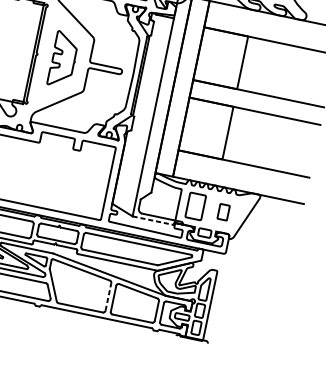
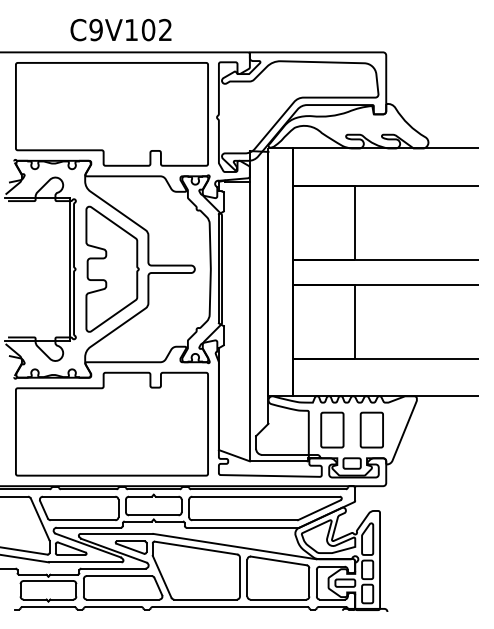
part: (63, 59) -> (112, 268), size x1.67
part: (223, 211) -> (371, 429), size x1.67
line: (152, 220) -> (278, 461), dashed -> solid
line: (108, 296) -> (239, 576), dashed -> solid

